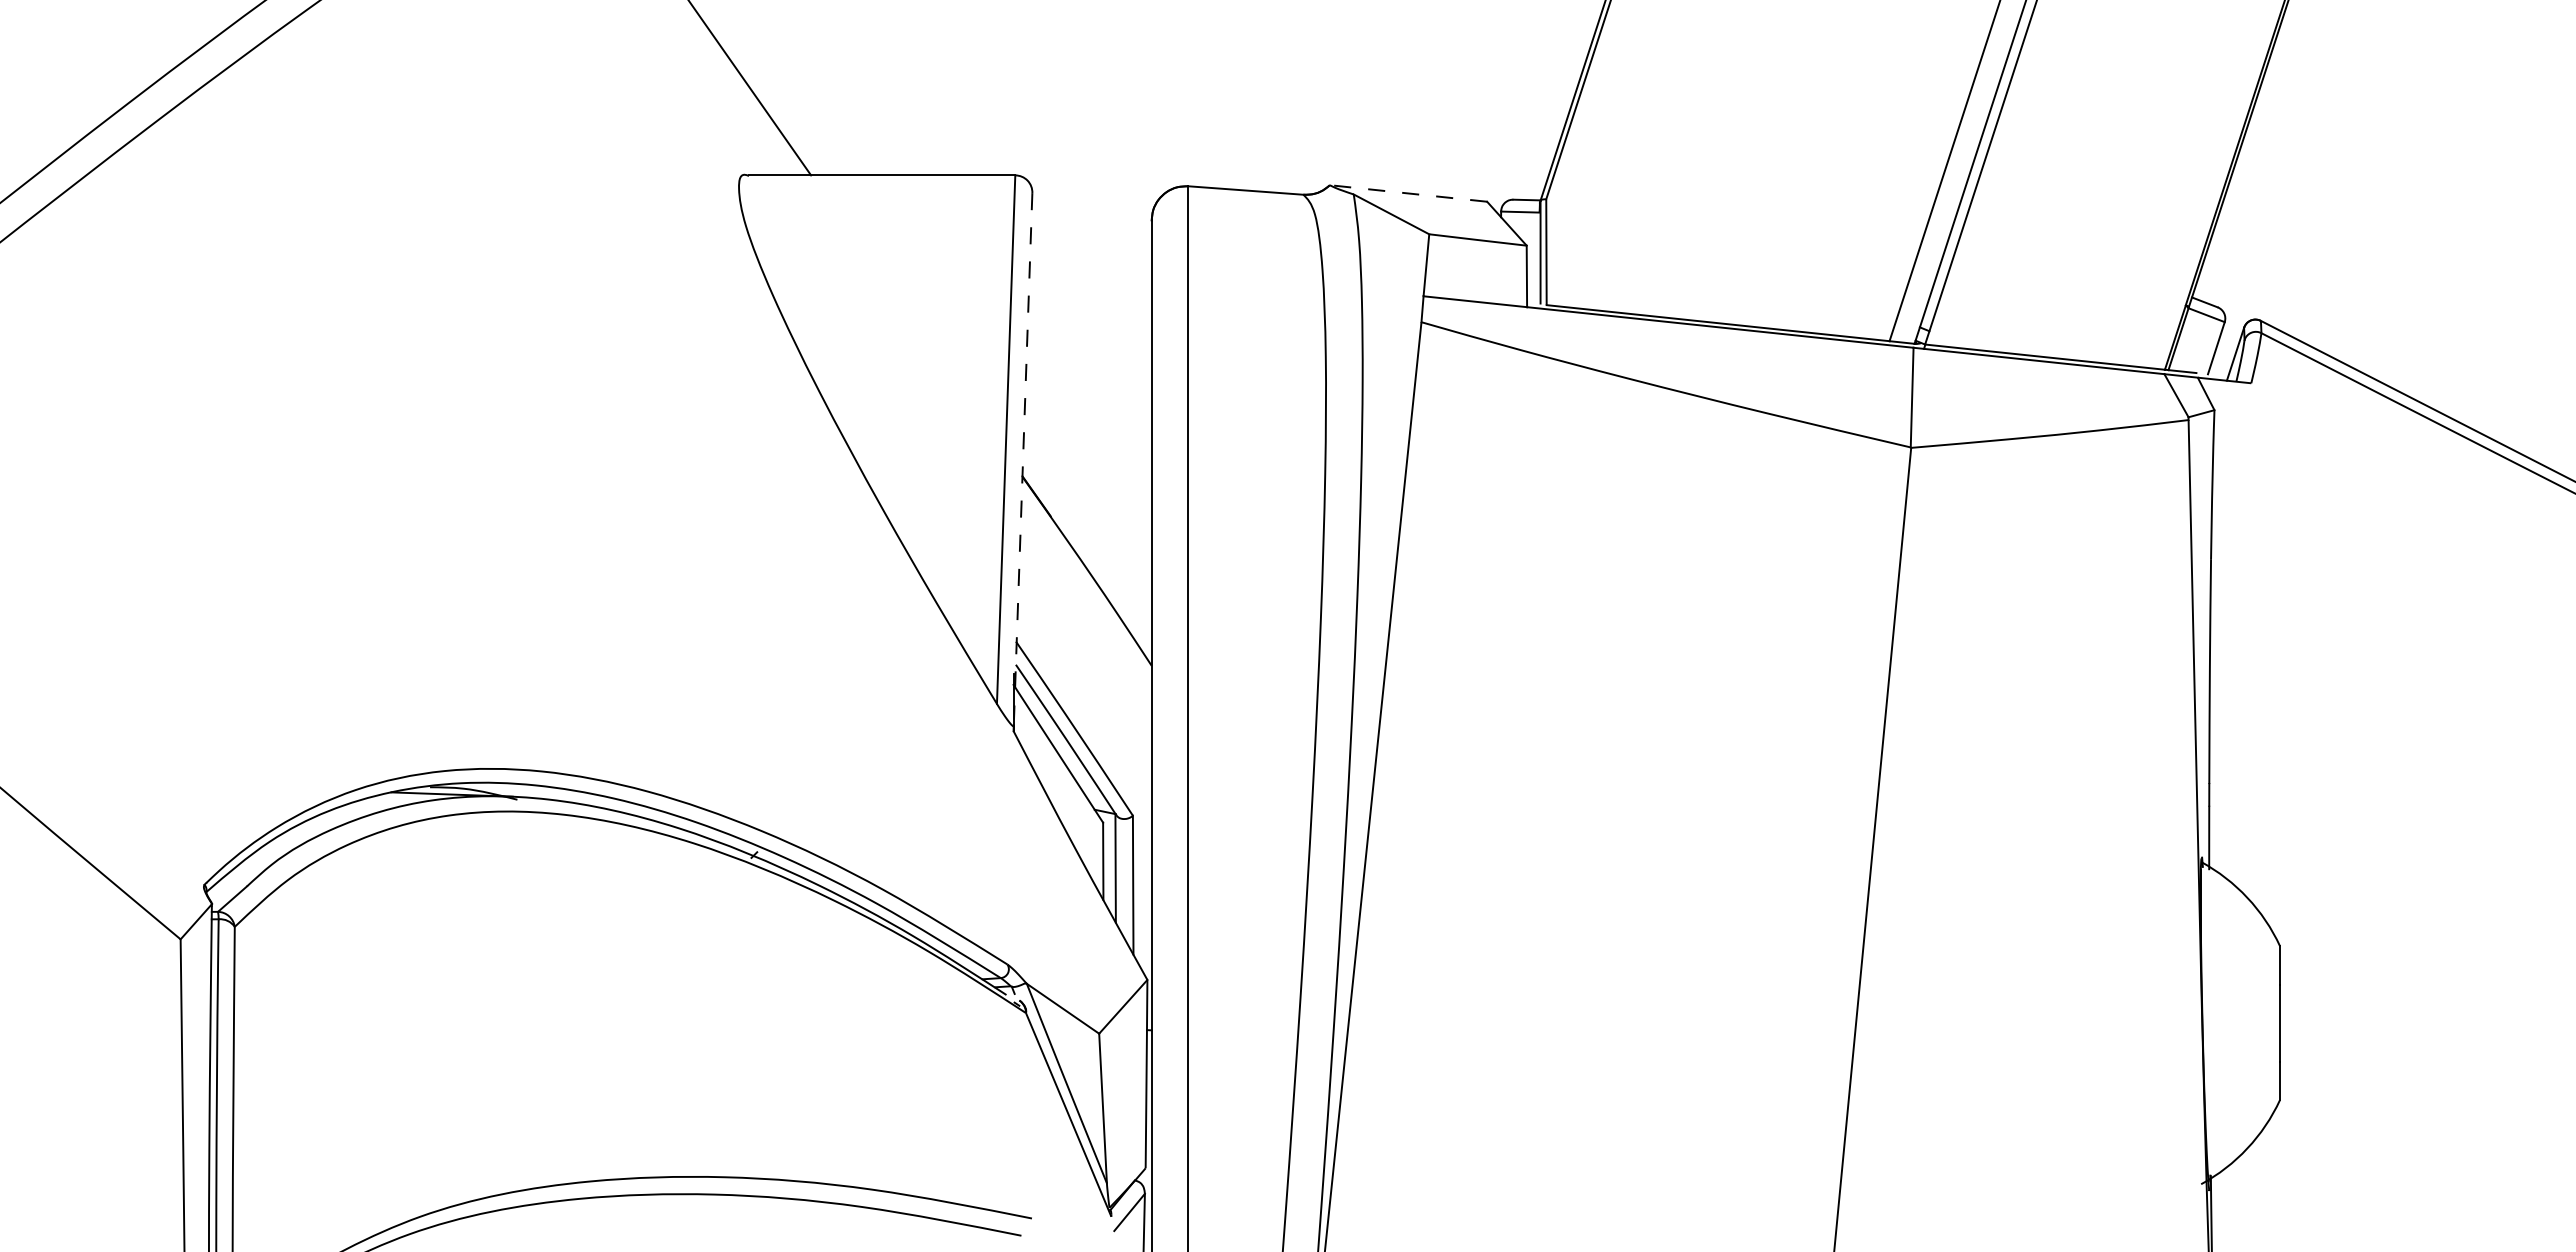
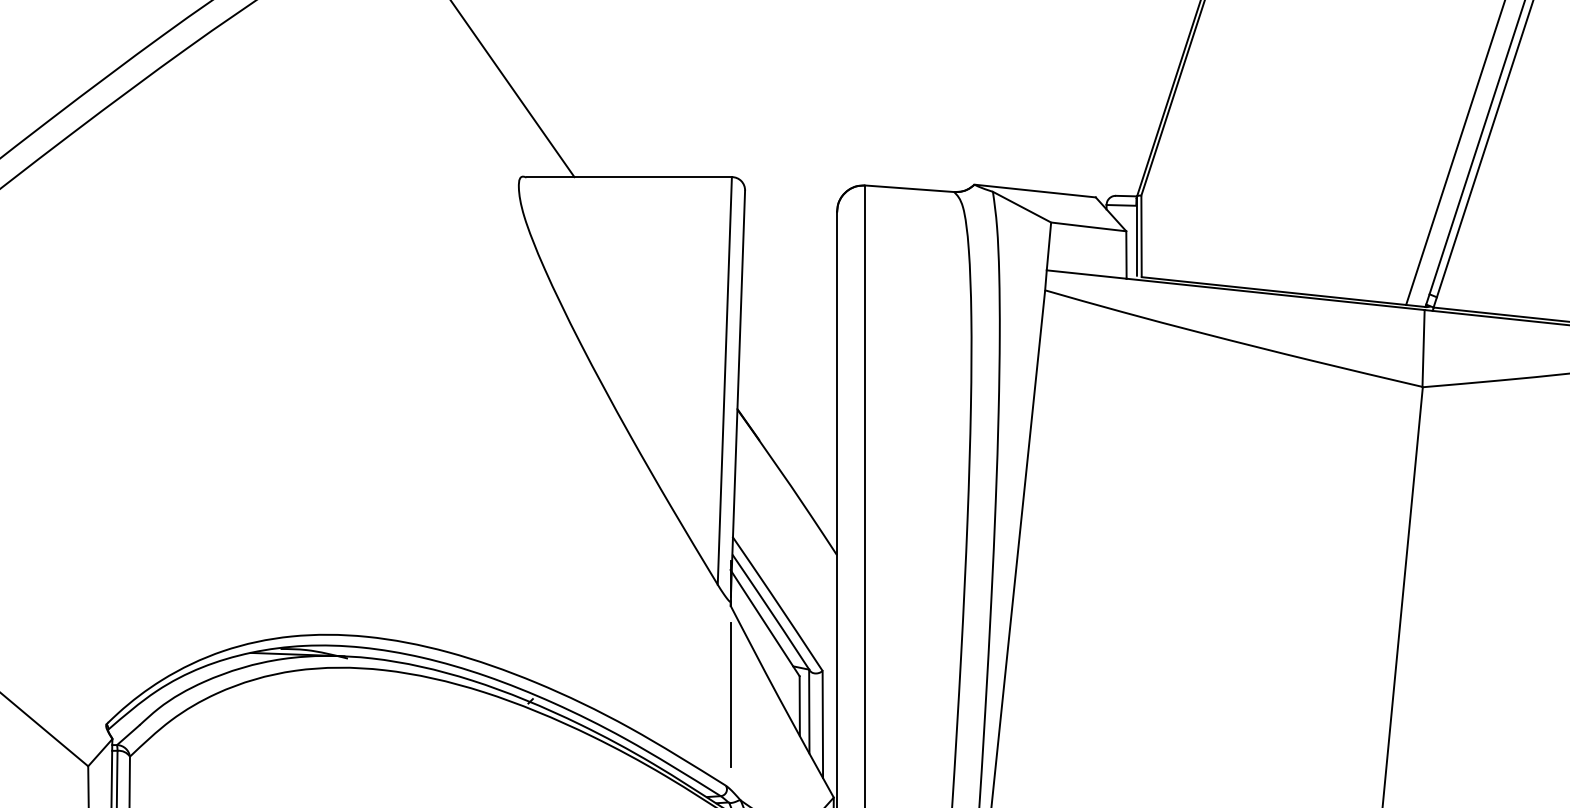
line: (1408, 193) -> (1035, 191), dashed -> solid
line: (1023, 456) -> (738, 393), dashed -> solid
line: (1013, 846) -> (730, 694), added

